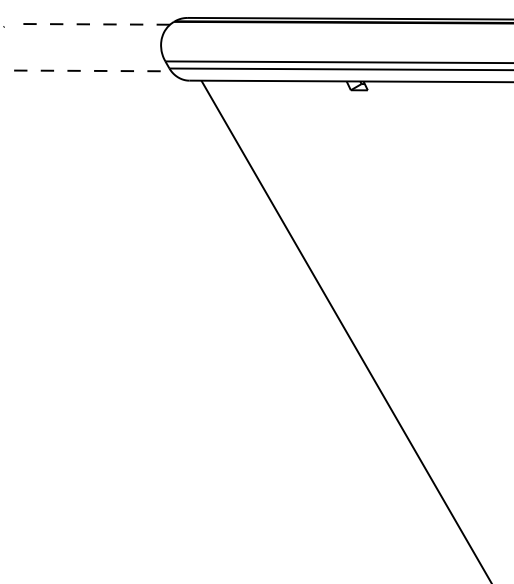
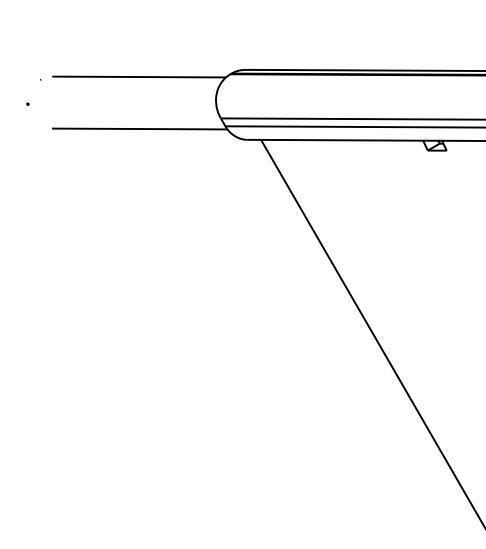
line: (92, 24) -> (139, 77), dashed -> solid
line: (92, 70) -> (139, 128), dashed -> solid

